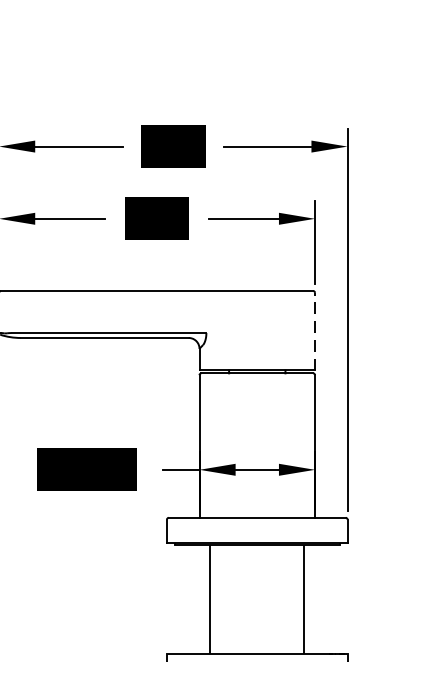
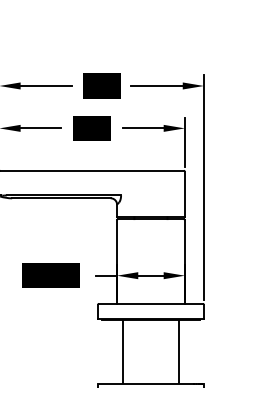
line: (314, 331) -> (184, 194), dashed -> solid

